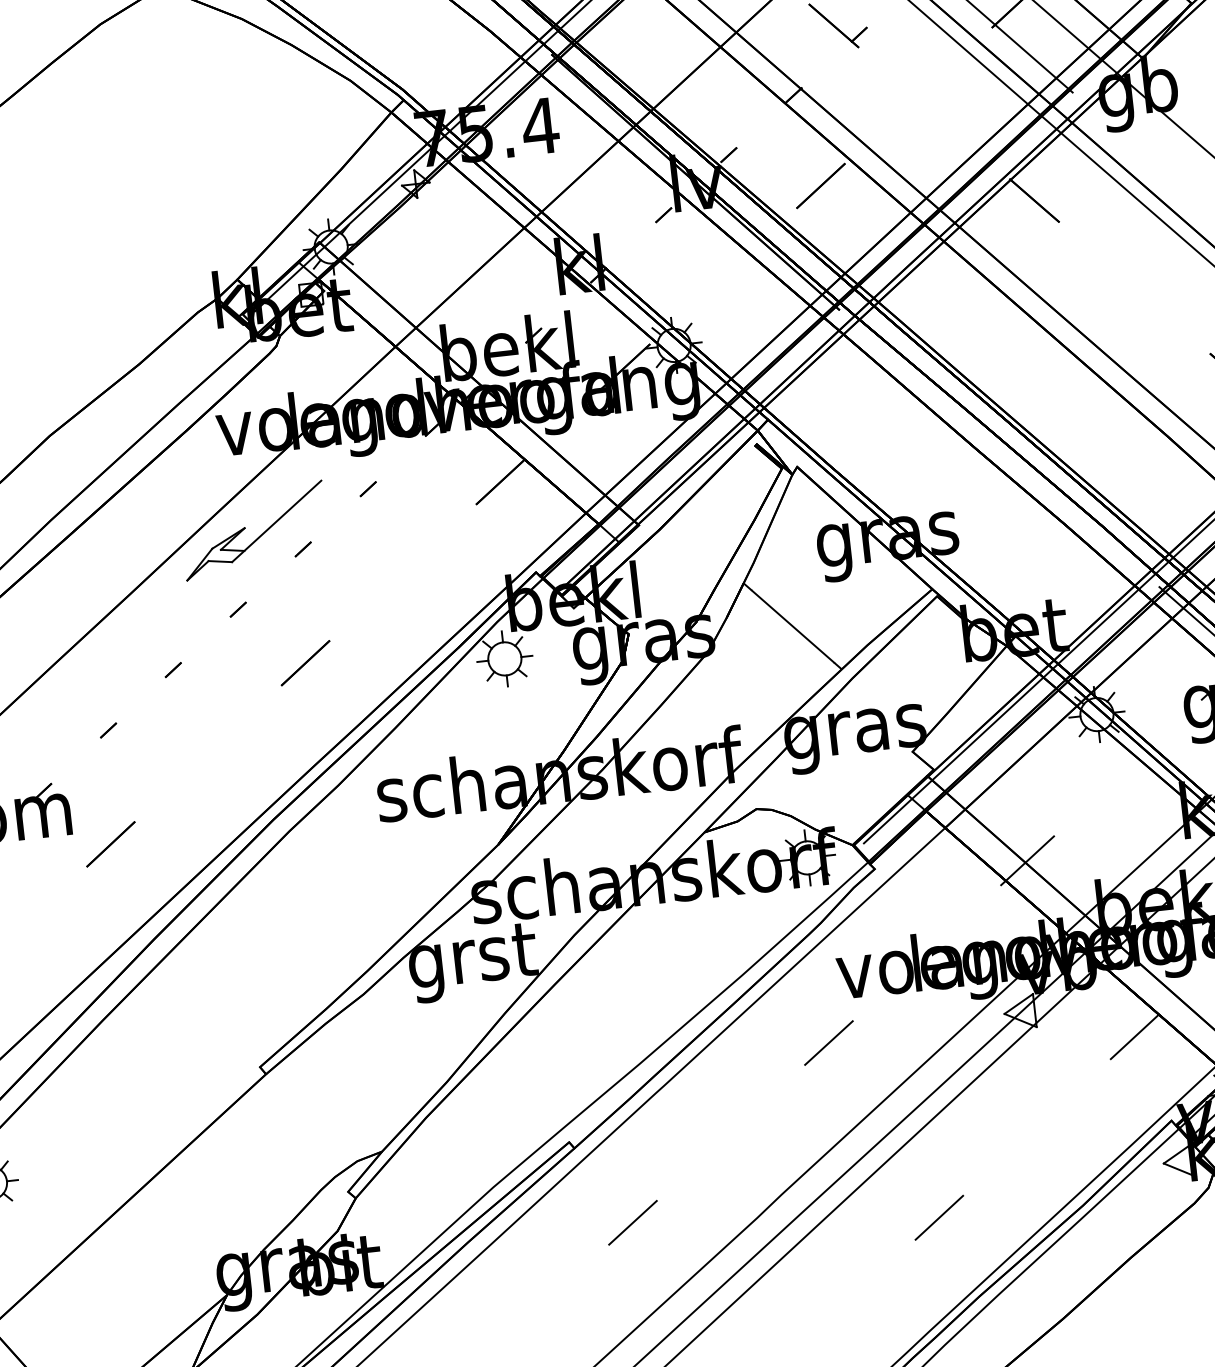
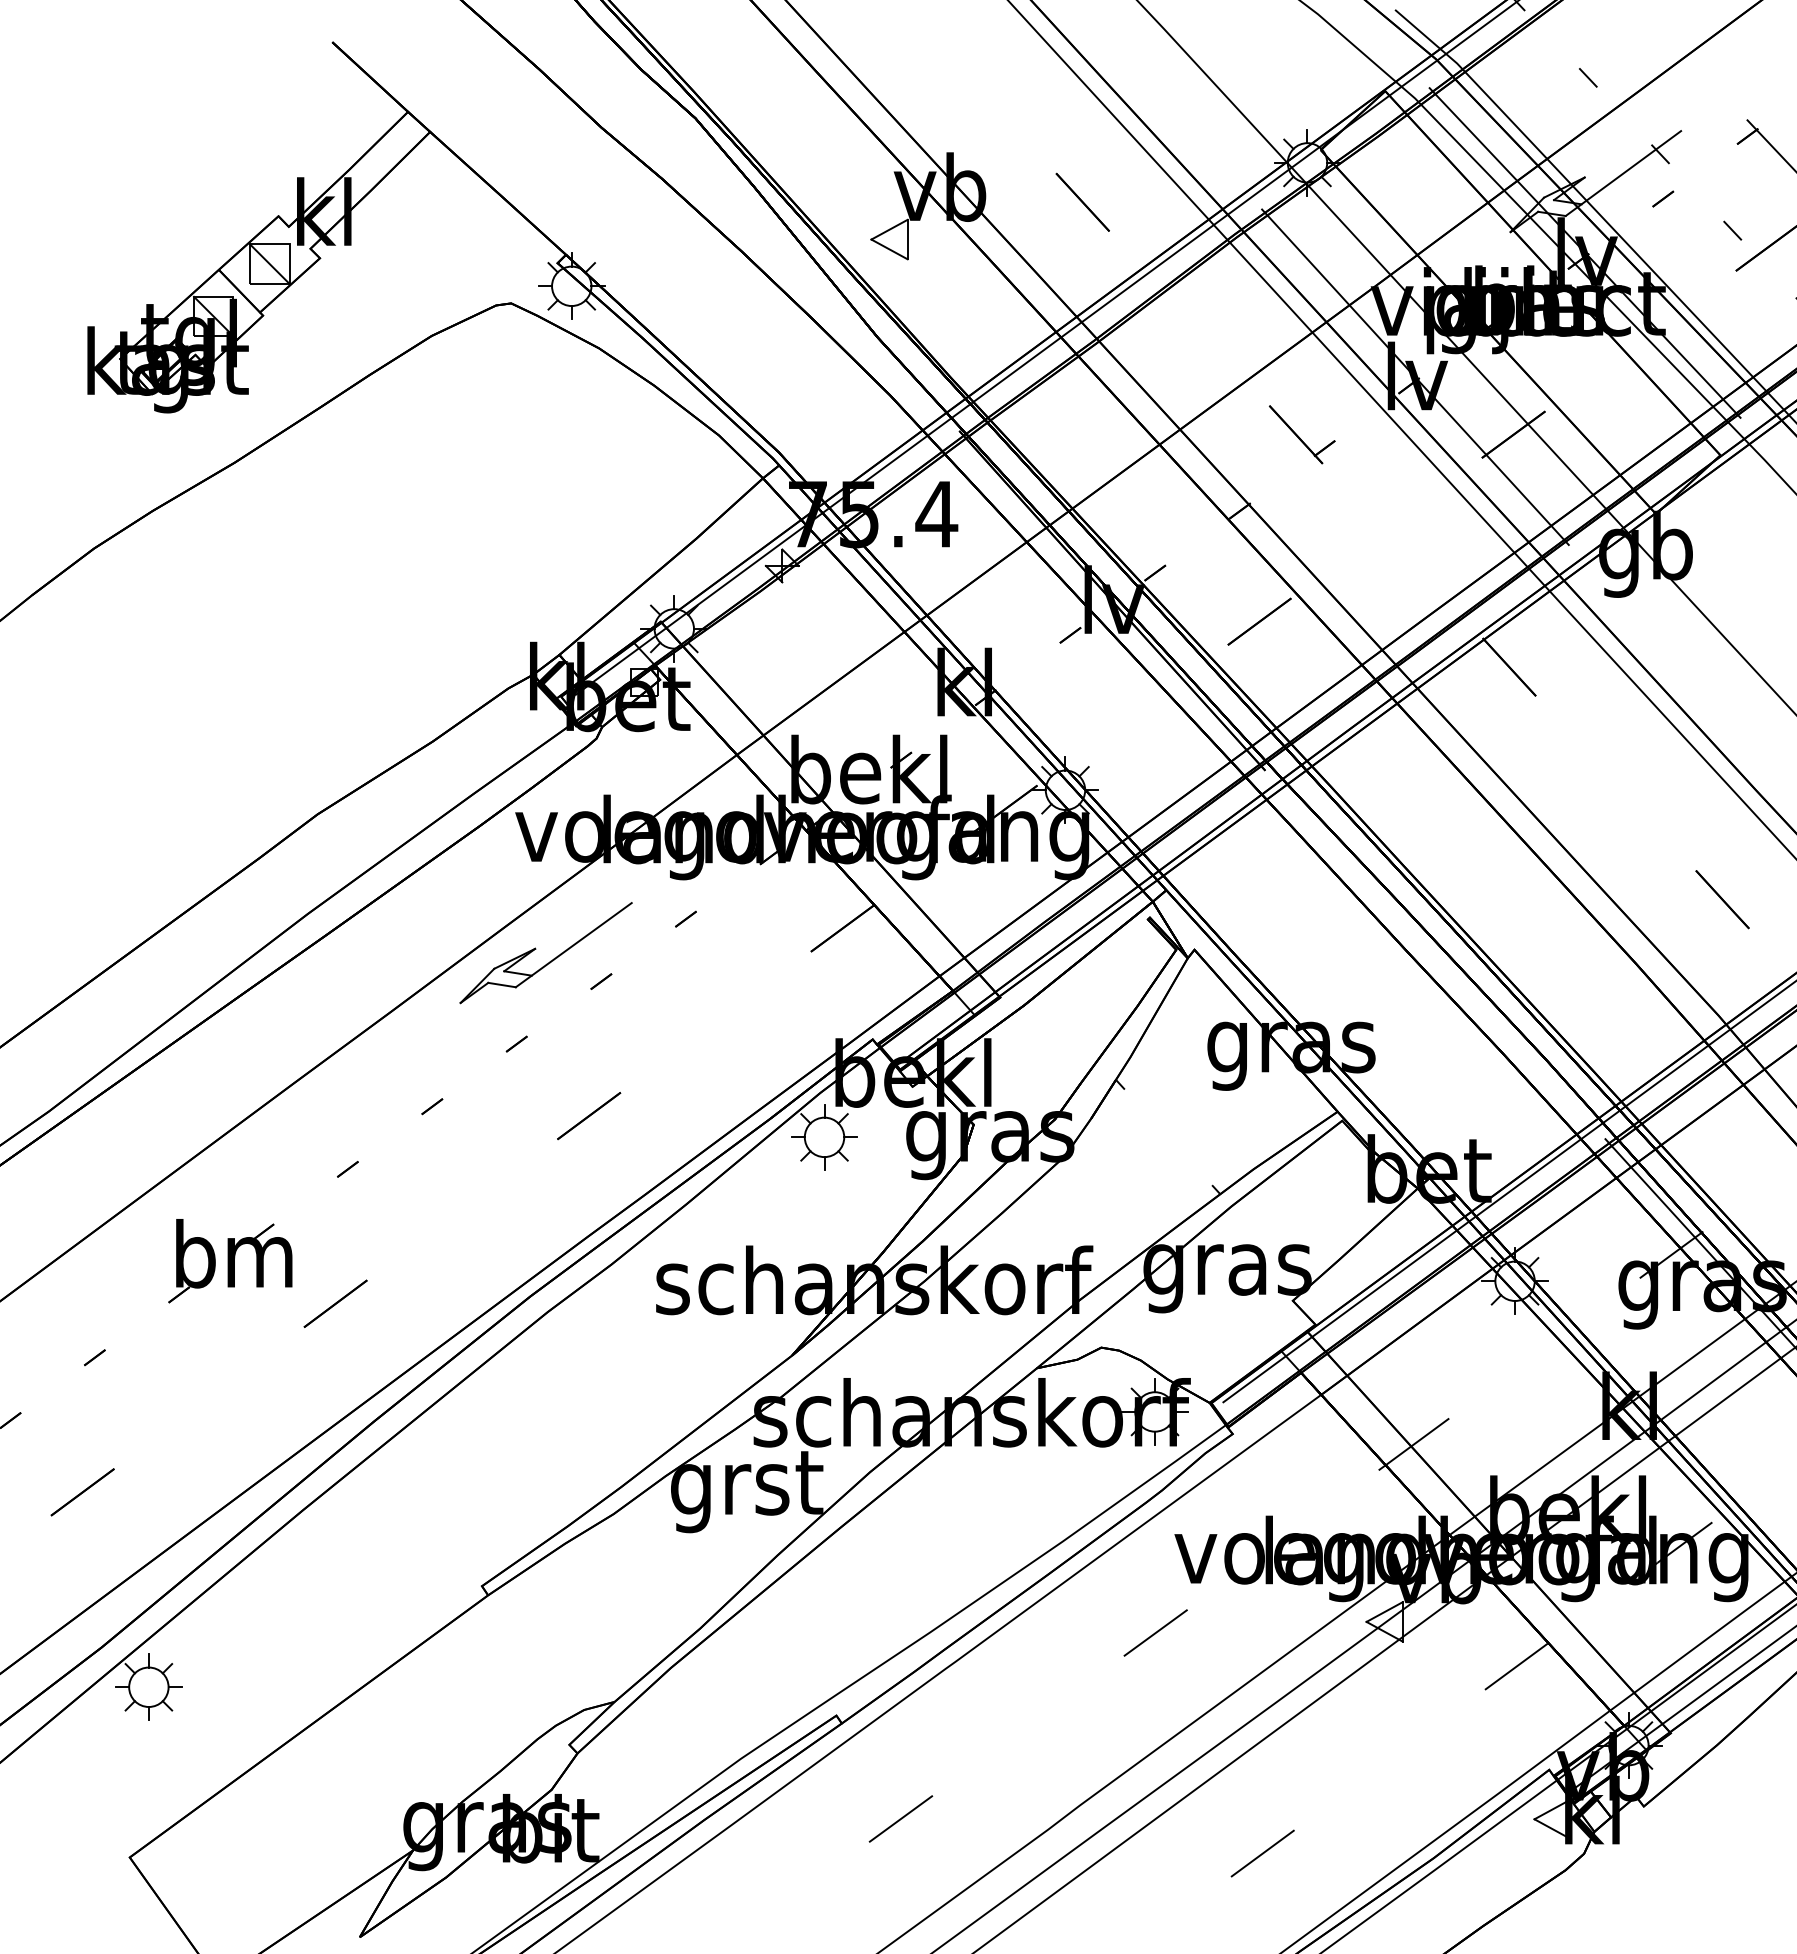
line: (793, 626) -> (1168, 1137), removed

